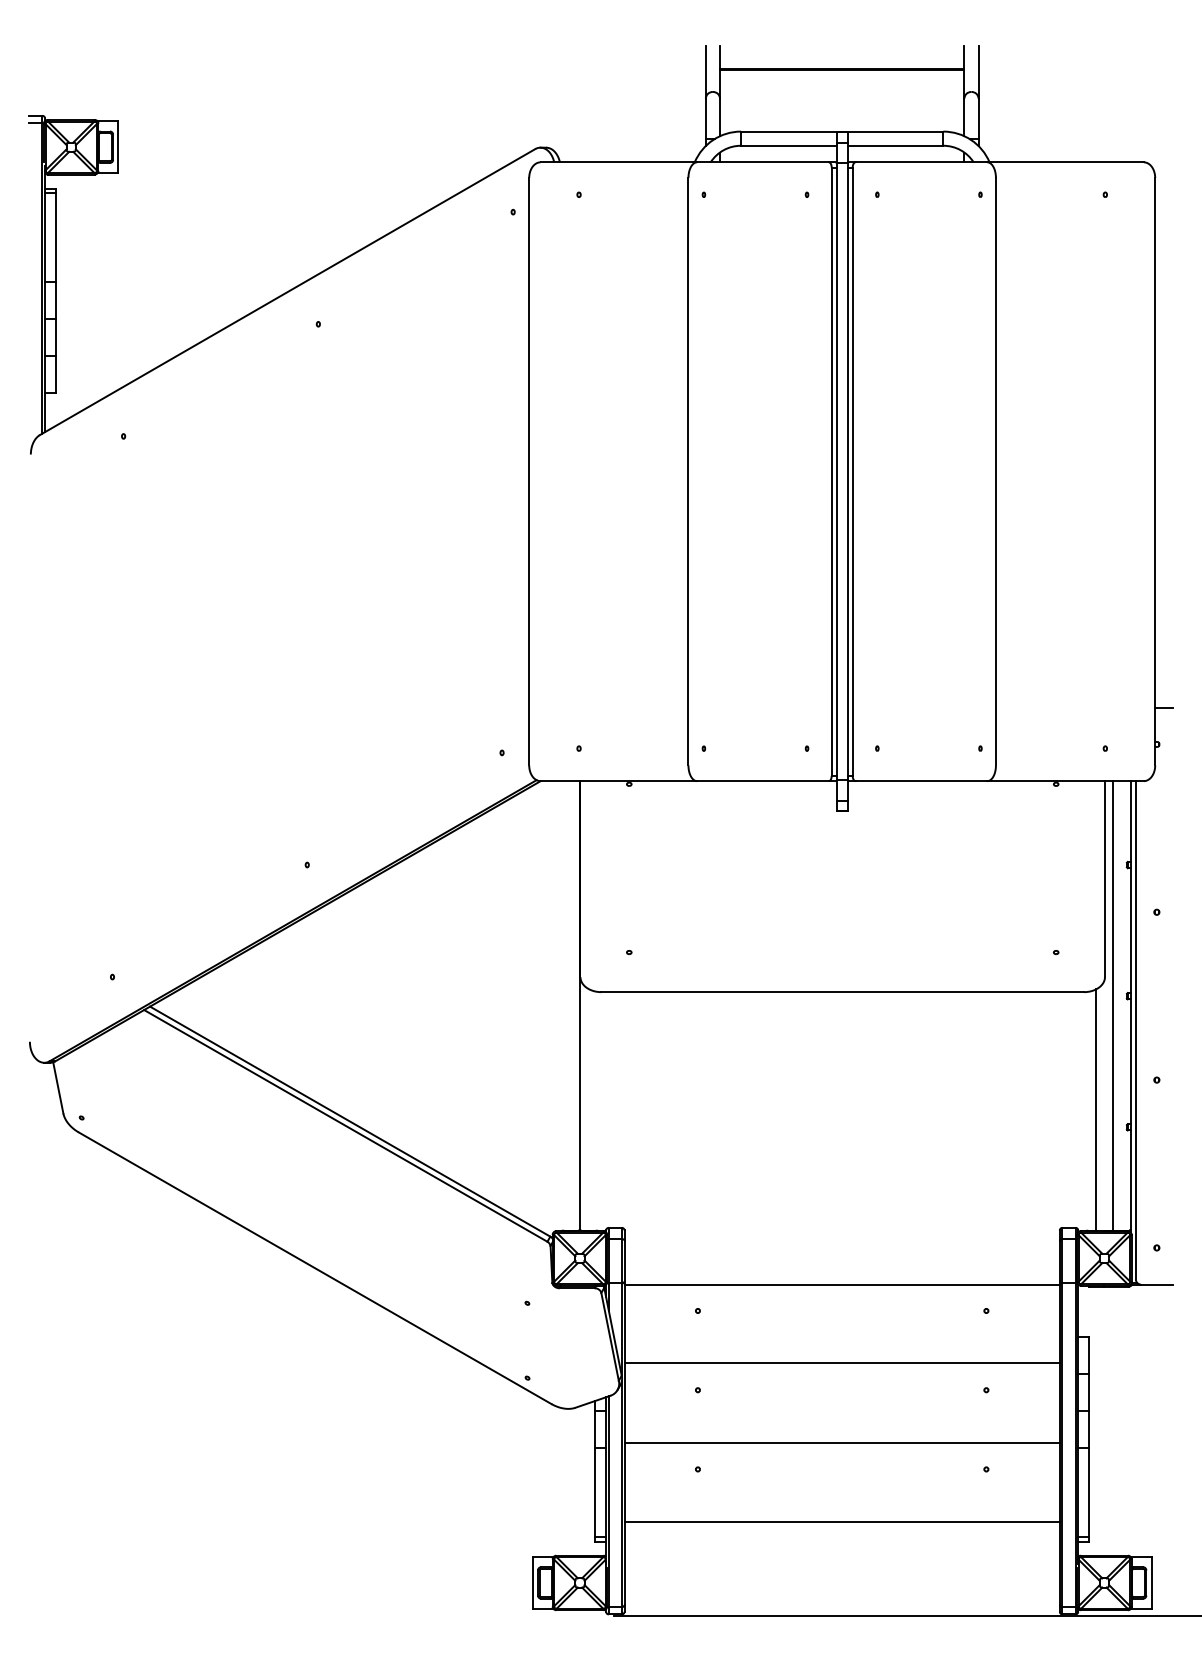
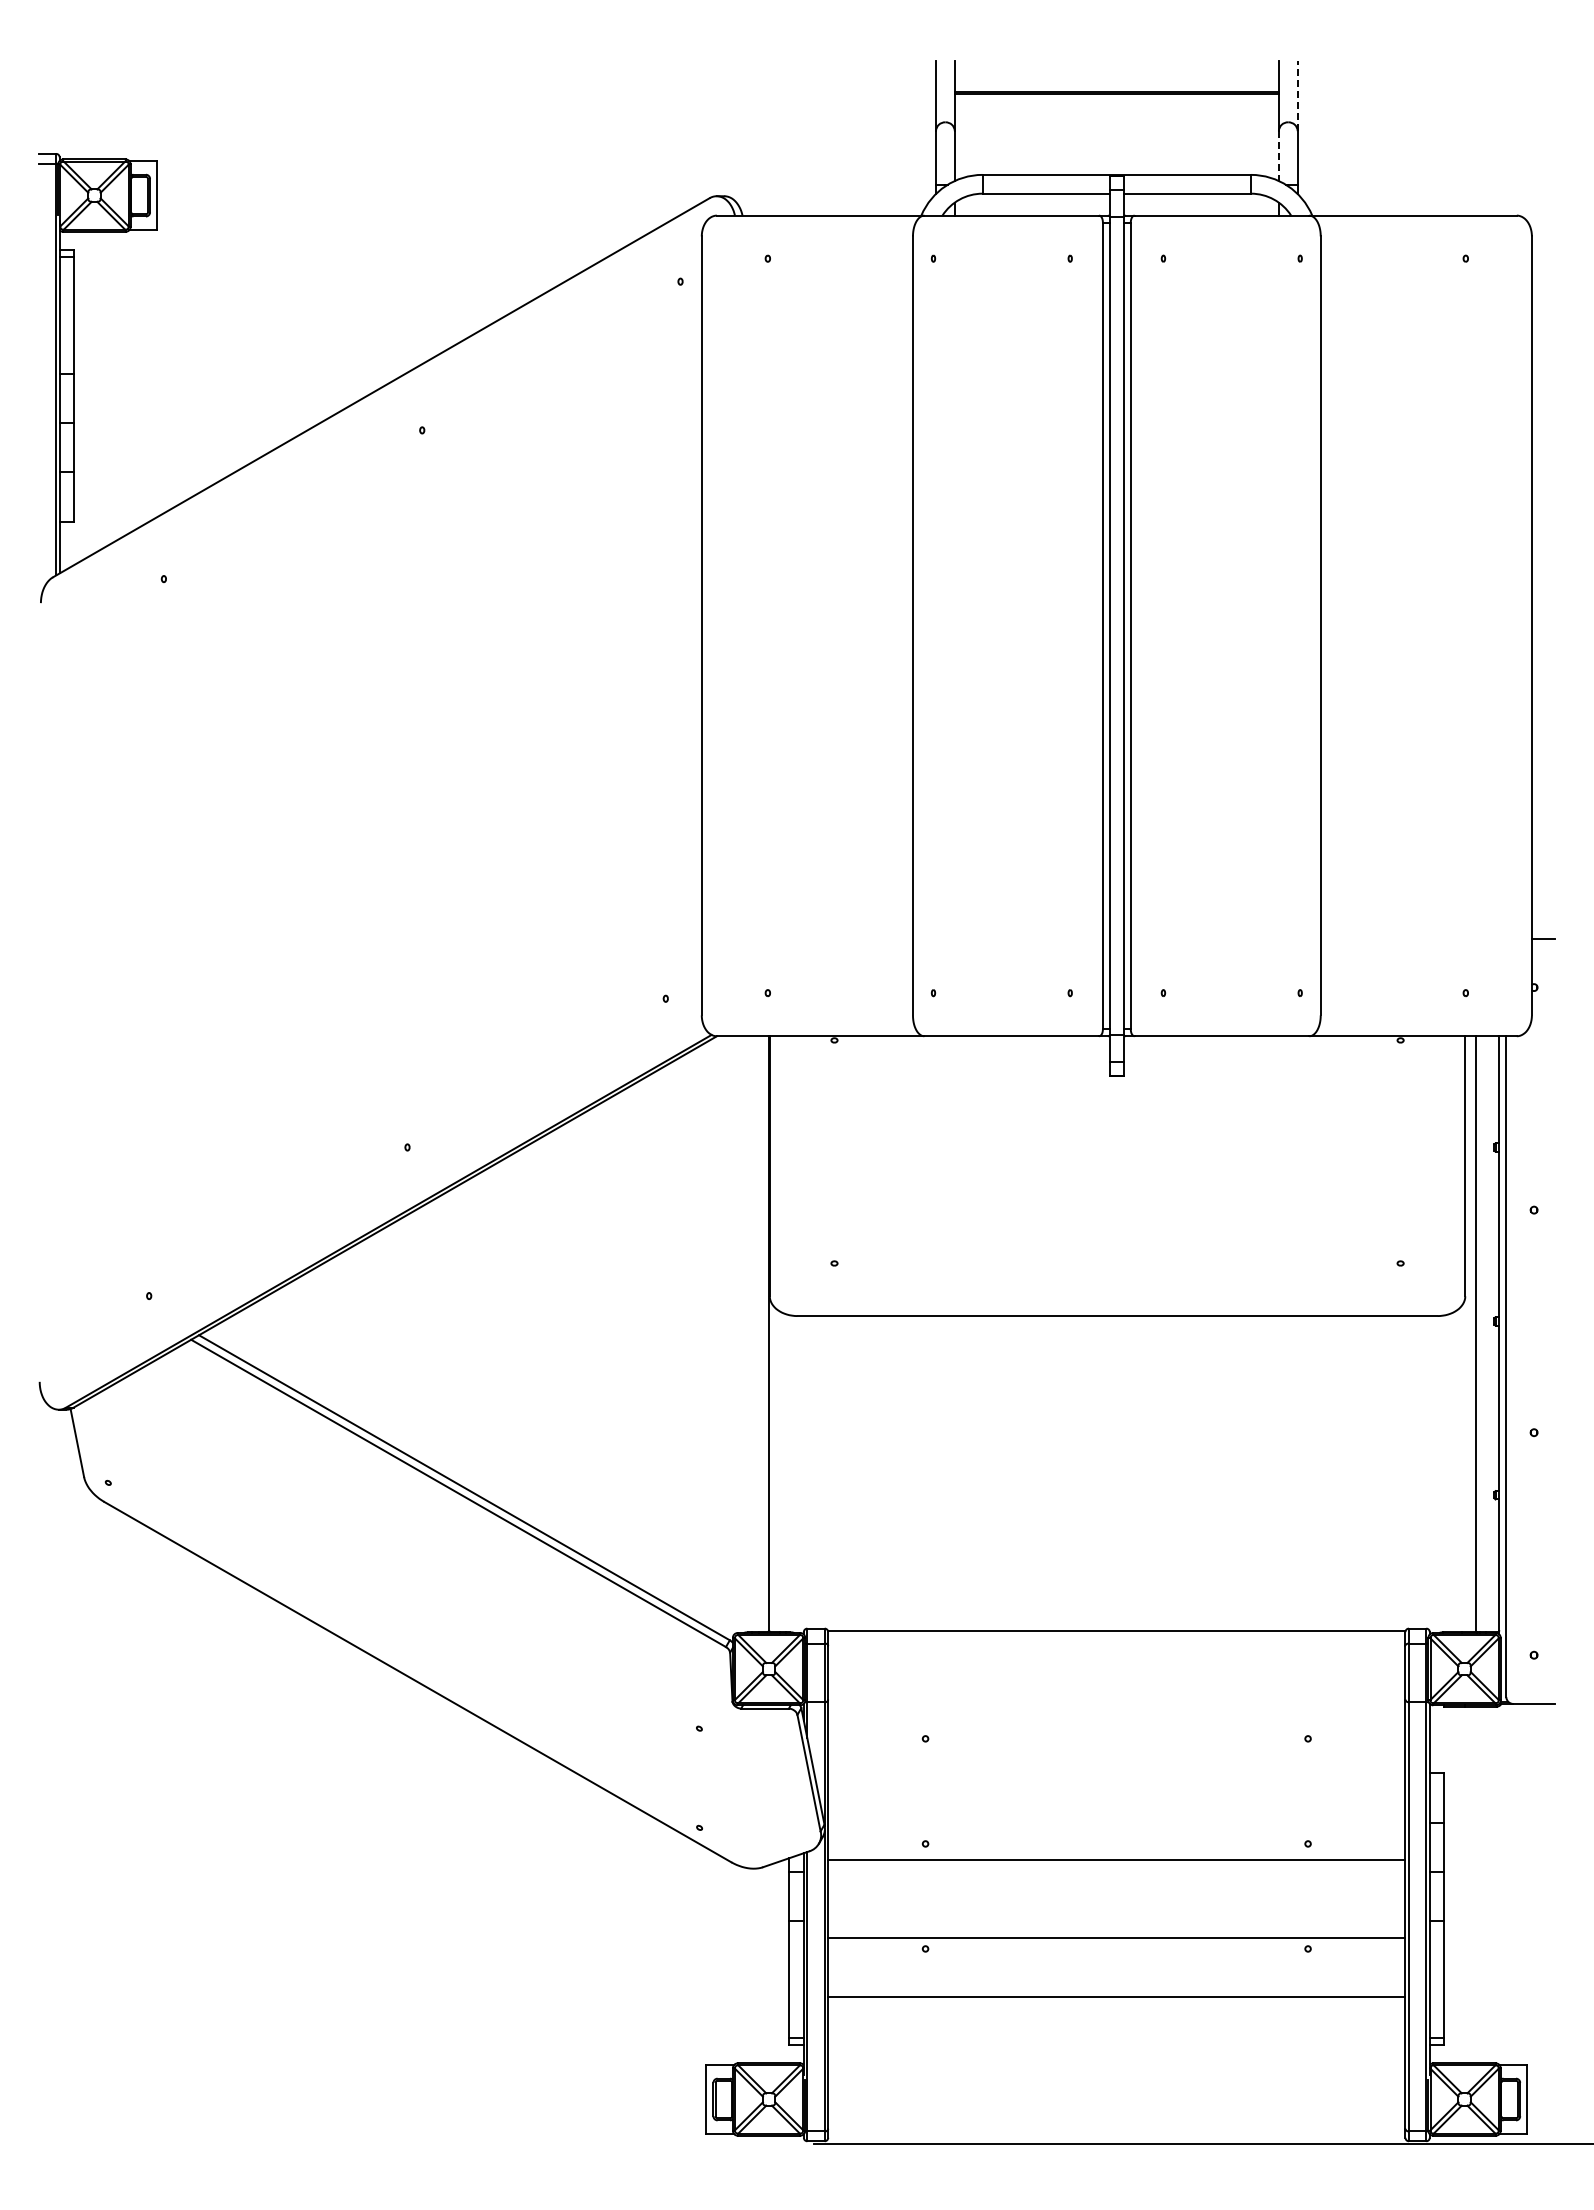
line: (978, 71) -> (1297, 95), solid -> dashed
line: (964, 117) -> (1278, 156), solid -> dashed
line: (1096, 1110) -> (1453, 1472), removed
line: (841, 1284) -> (1116, 1630), moved
line: (841, 1363) -> (1116, 1860), moved
line: (841, 1442) -> (1116, 1997), moved
line: (841, 1521) -> (1116, 1937), moved

